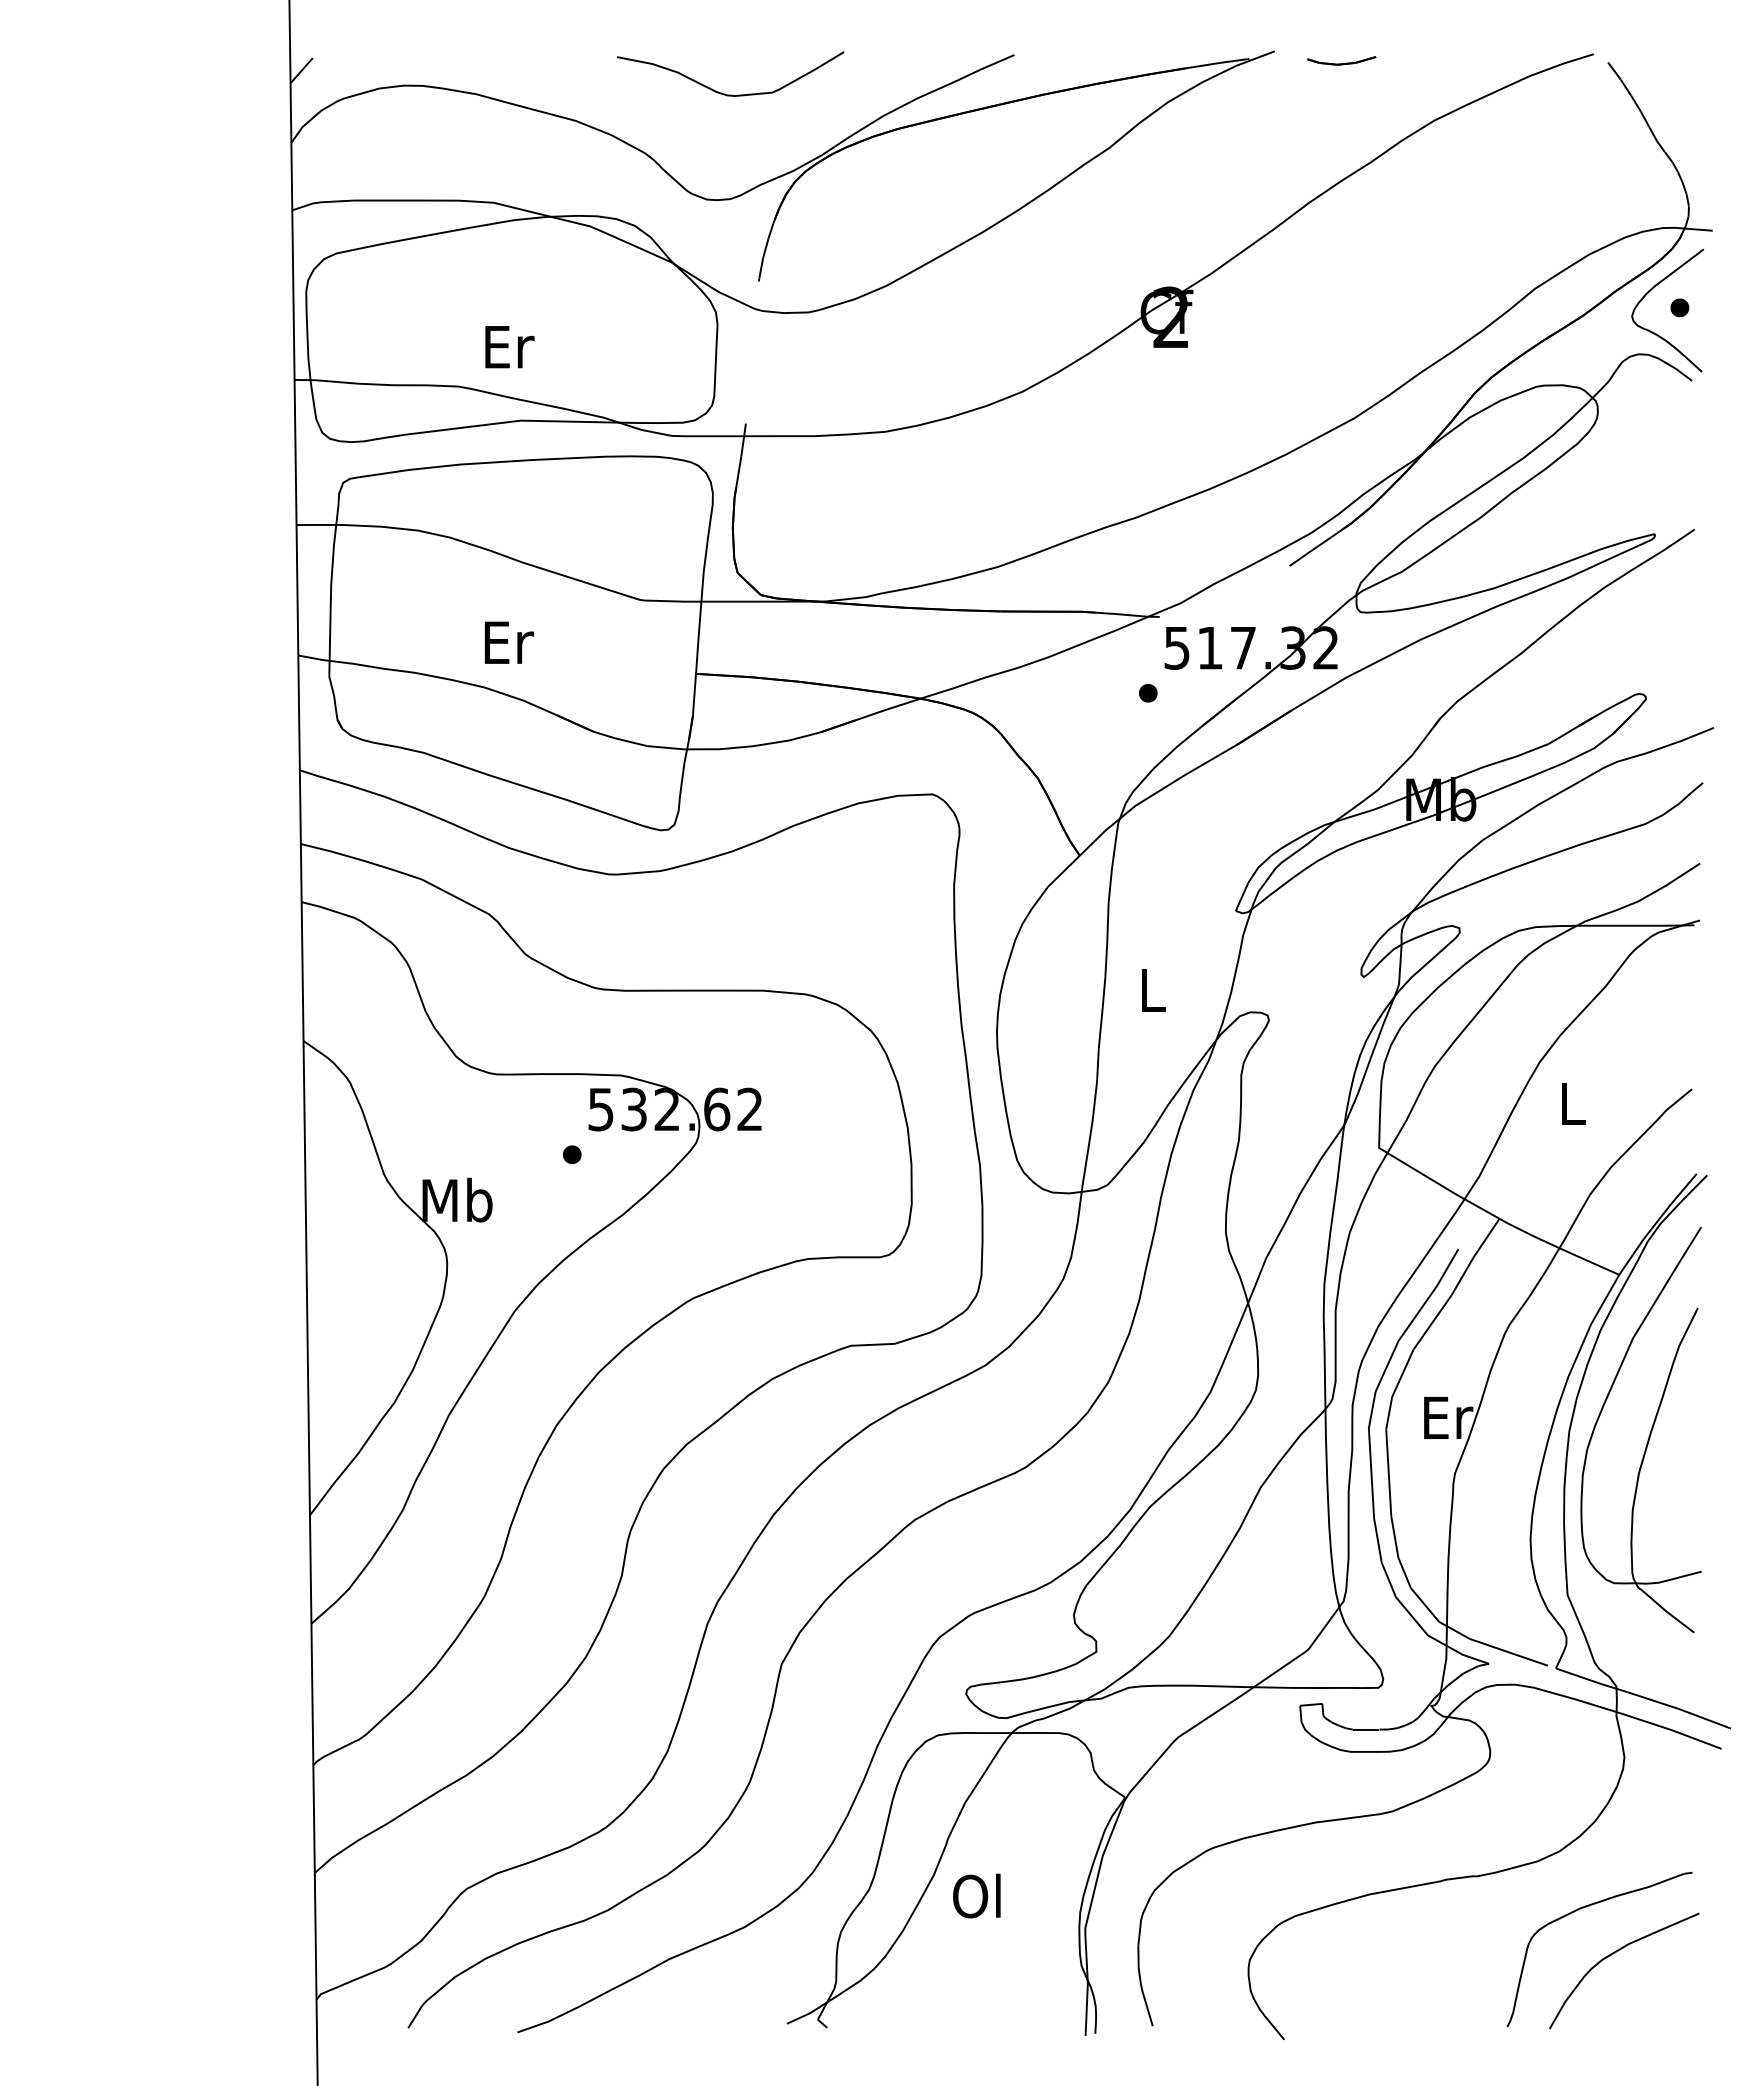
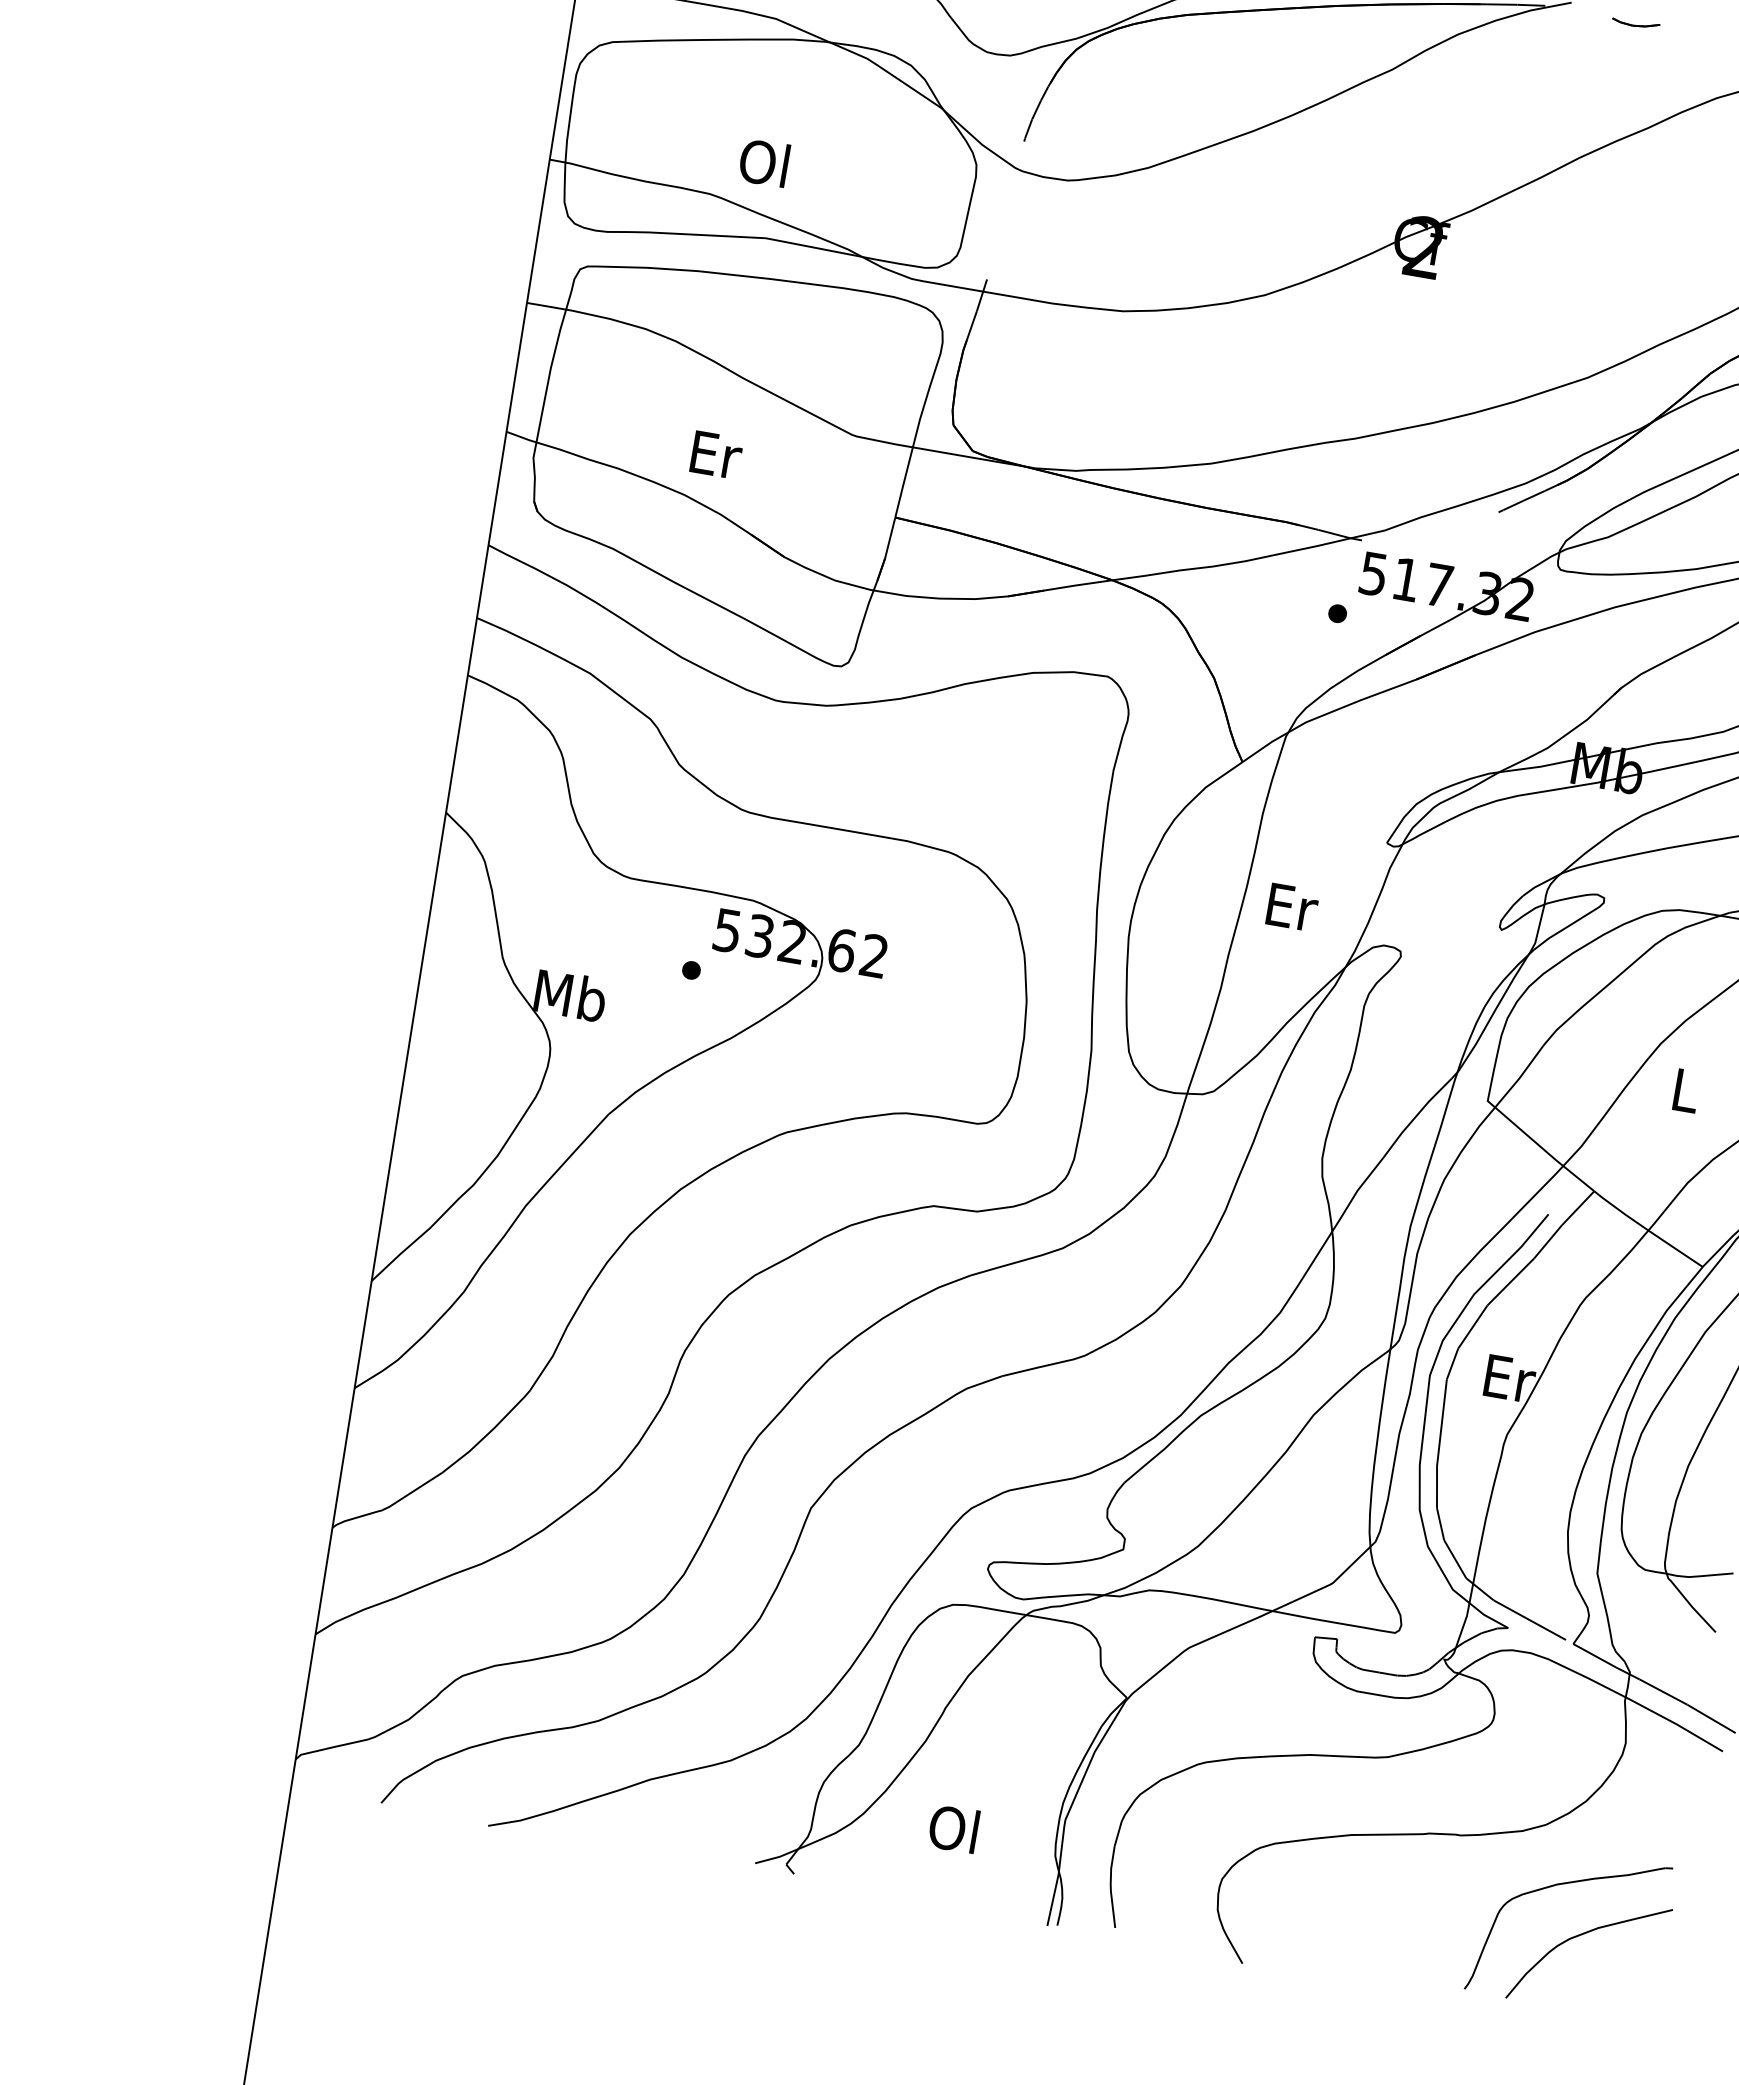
part: (1341, 60) -> (1635, 23), size x0.7
text: (508, 346) -> (766, 163), Er -> Ol
text: (1153, 990) -> (1292, 907), L -> Er
text: (976, 1895) -> (953, 1828), moved

